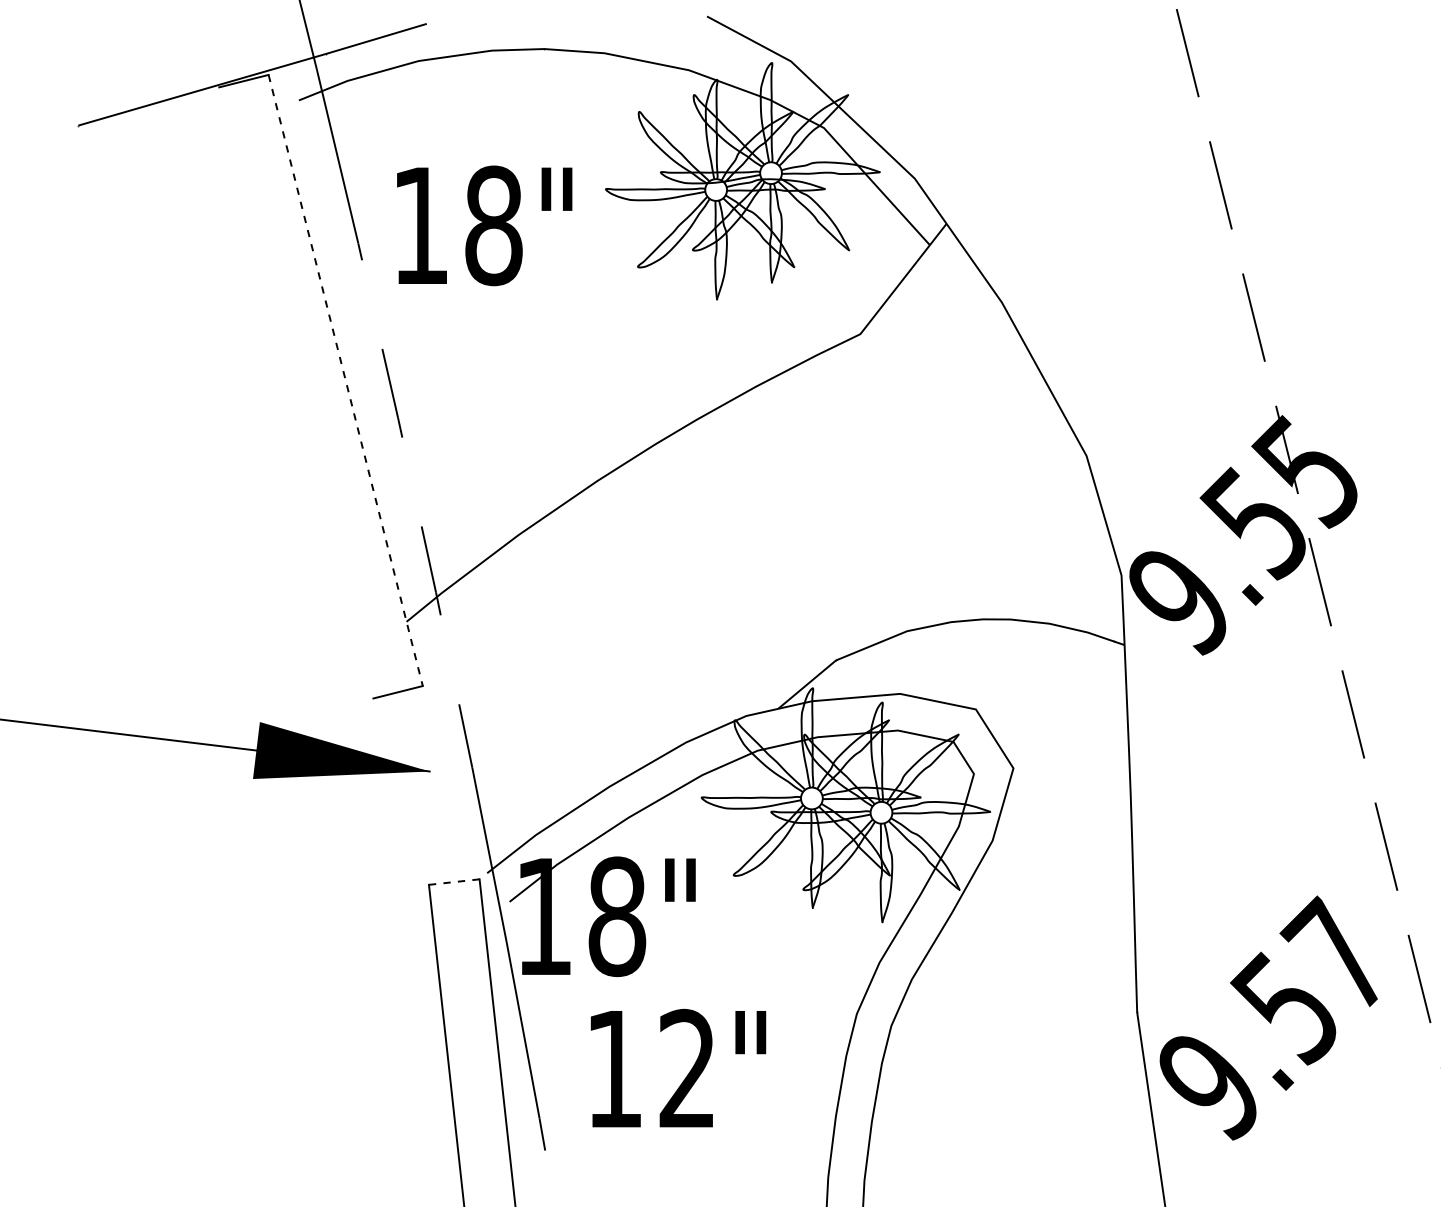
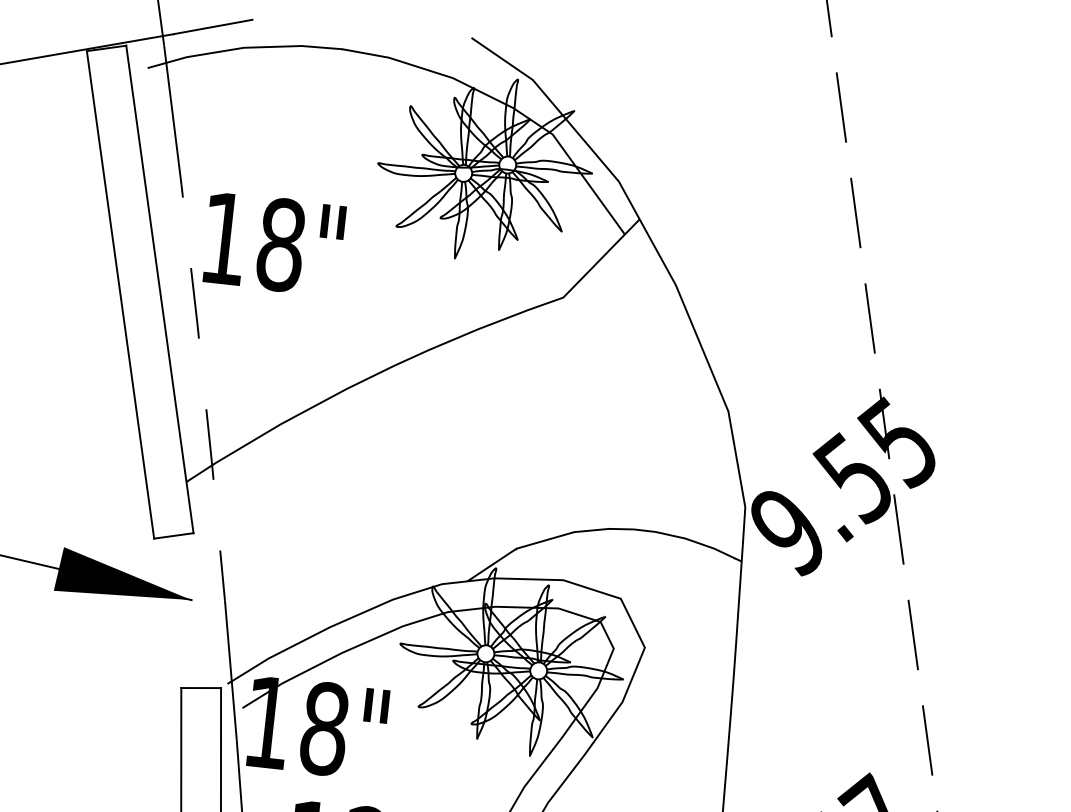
text: (484, 225) -> (273, 243), moved
line: (345, 380) -> (159, 289), dashed -> solid
line: (296, 392) -> (120, 294), added
line: (453, 882) -> (200, 688), dashed -> solid

